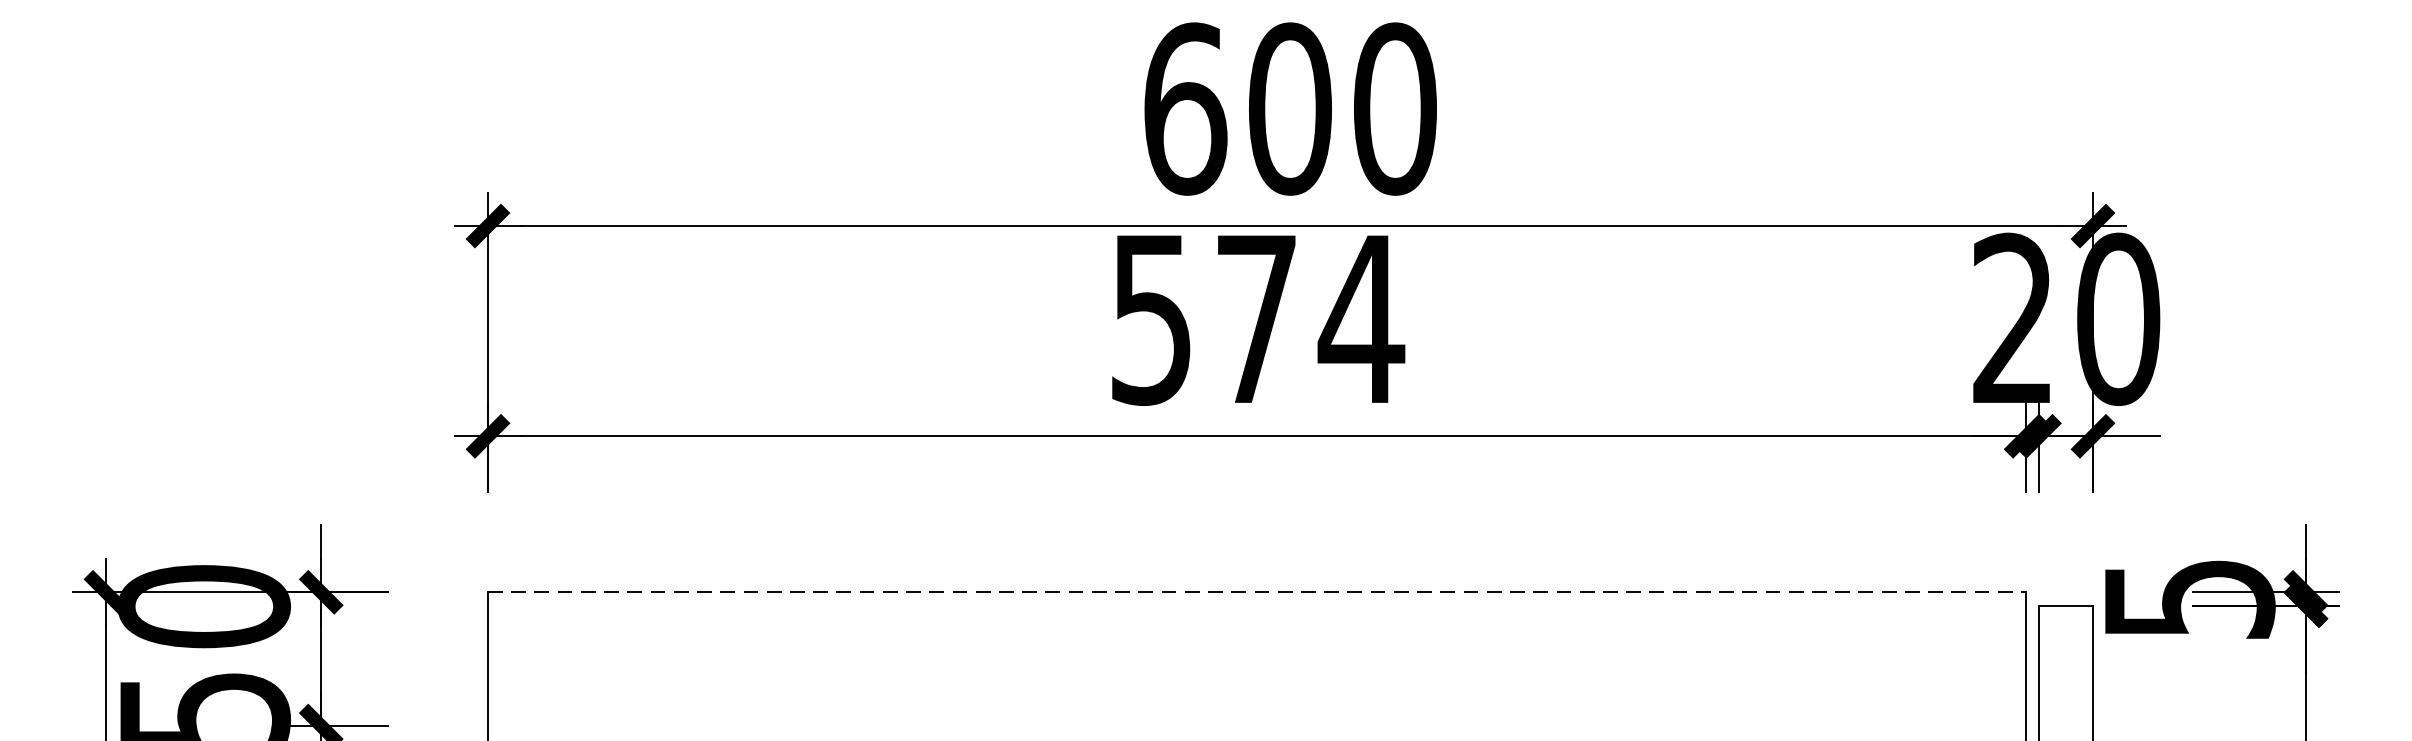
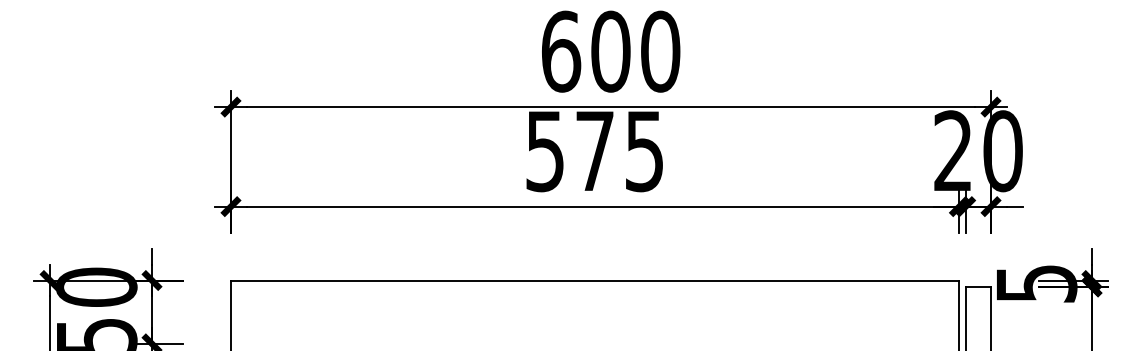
text: (1361, 319) -> (644, 151), 574 -> 575
line: (1257, 592) -> (595, 280), dashed -> solid

